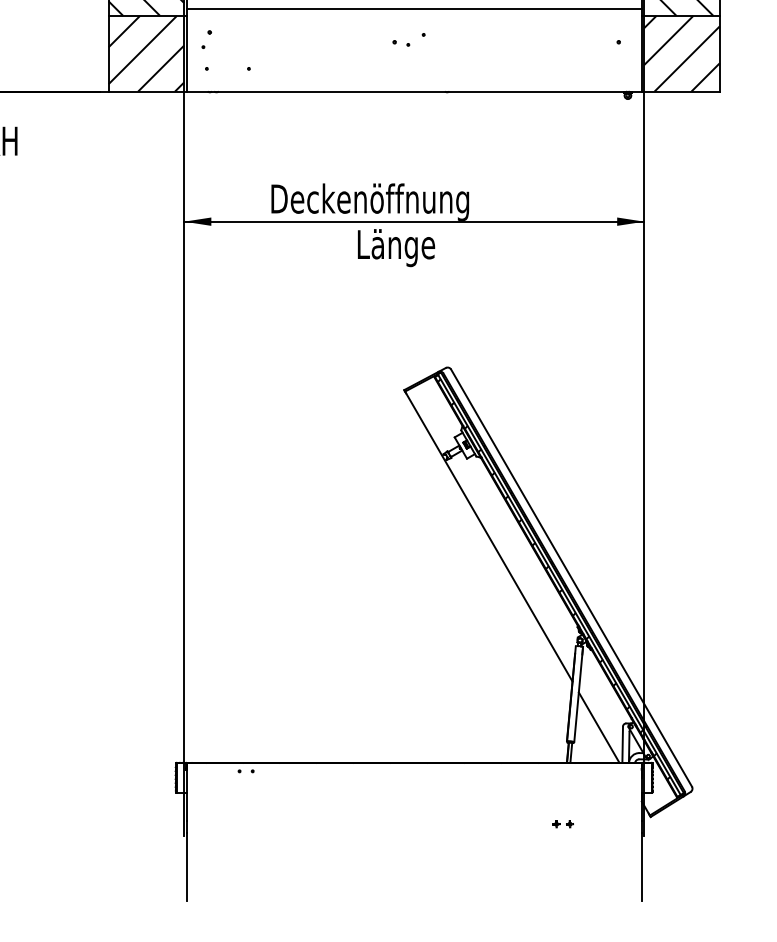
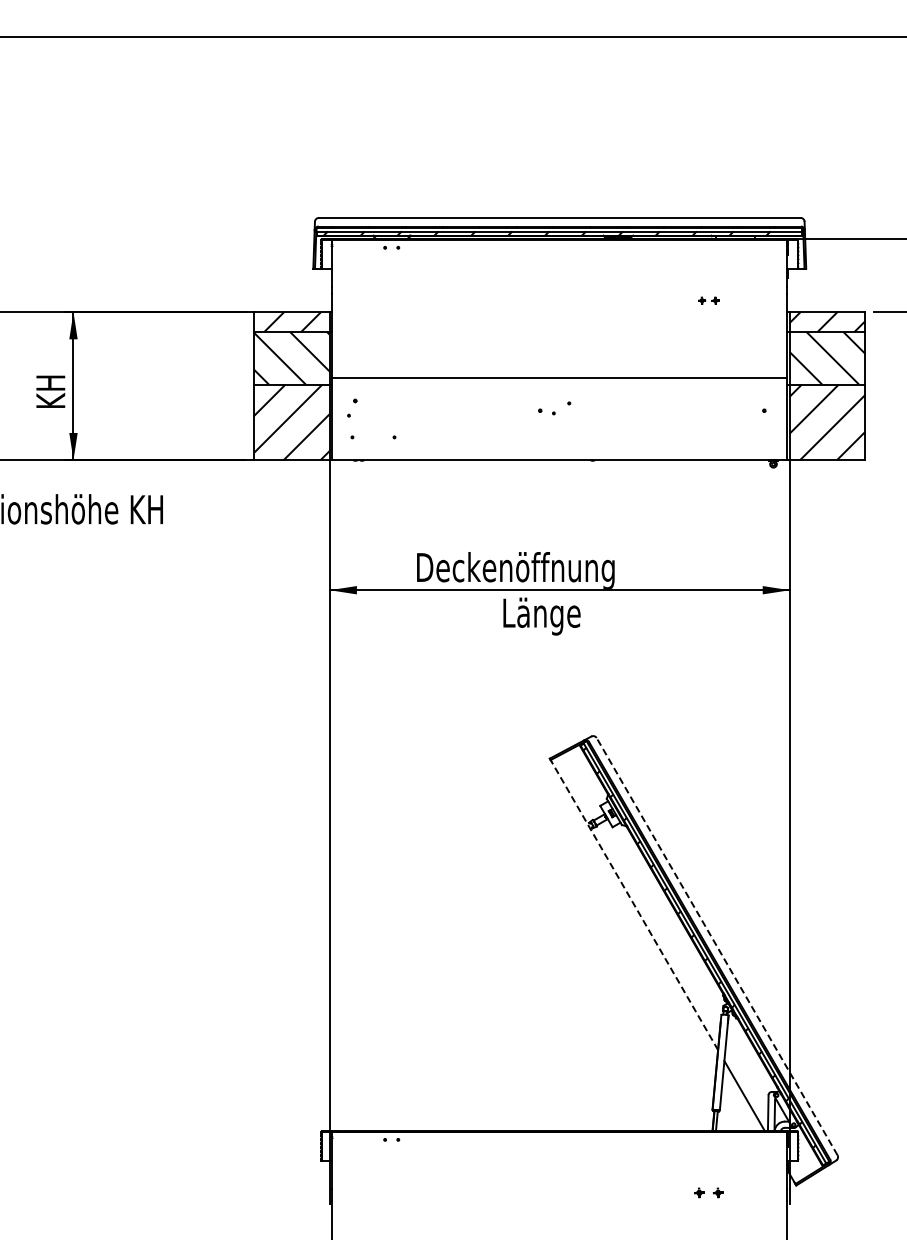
line: (488, 536) -> (634, 905), solid -> dashed
line: (571, 577) -> (717, 946), solid -> dashed
part: (562, 823) -> (708, 1192), size x1.4

